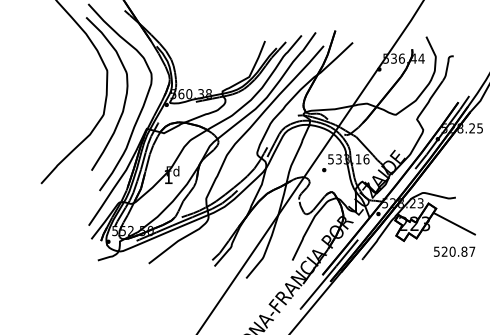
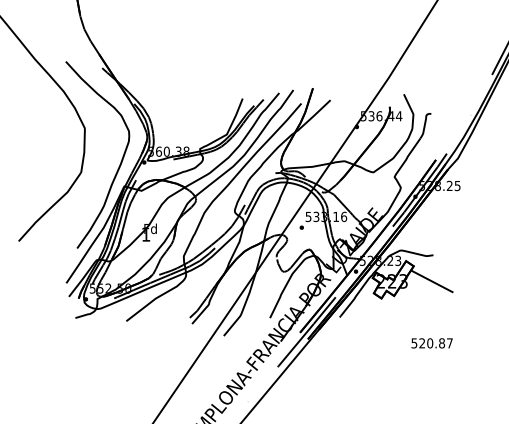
curve: (124, 96) -> (102, 154), removed
text: (453, 251) -> (431, 343), moved

